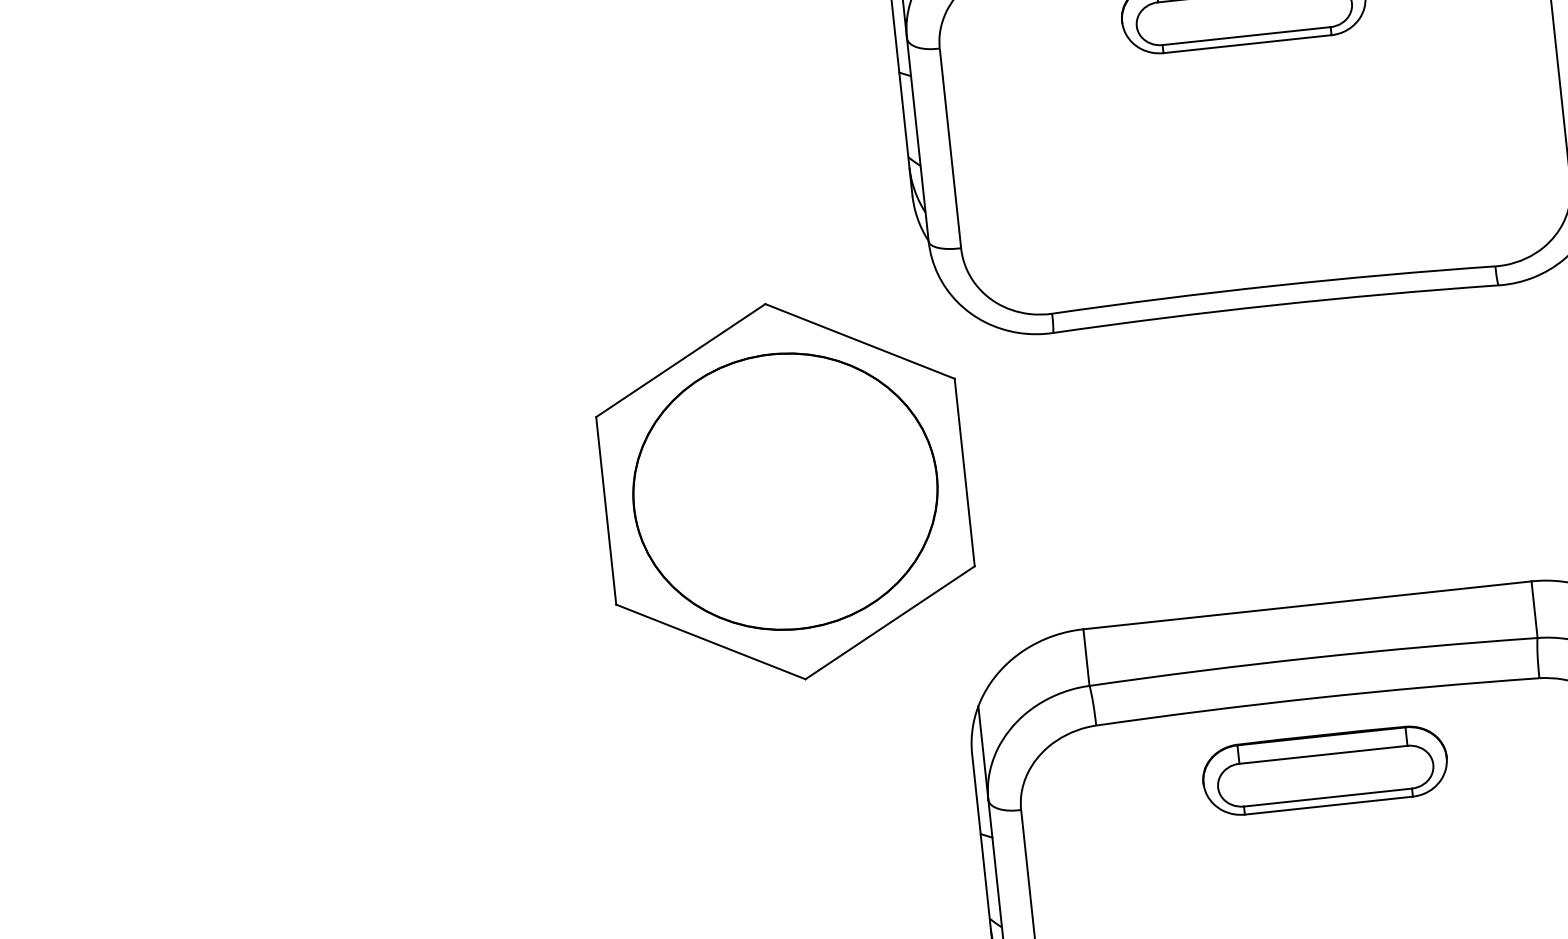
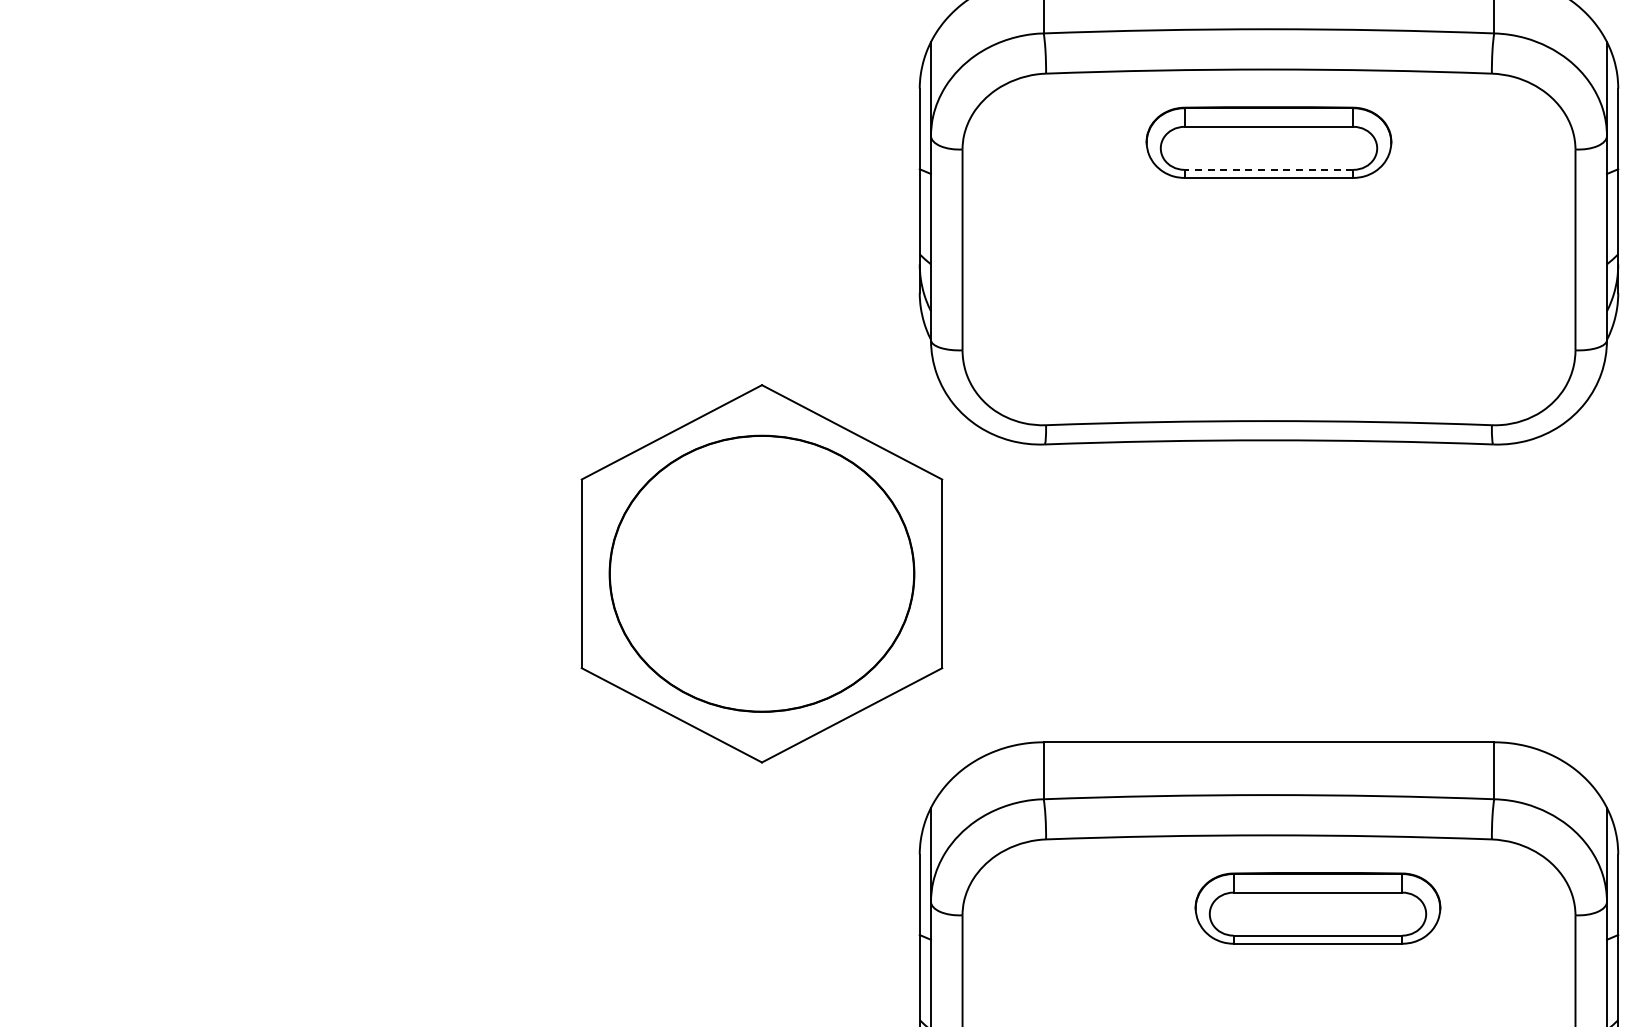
line: (1246, 35) -> (1268, 169), solid -> dashed
part: (1324, 770) -> (1317, 908), moved

